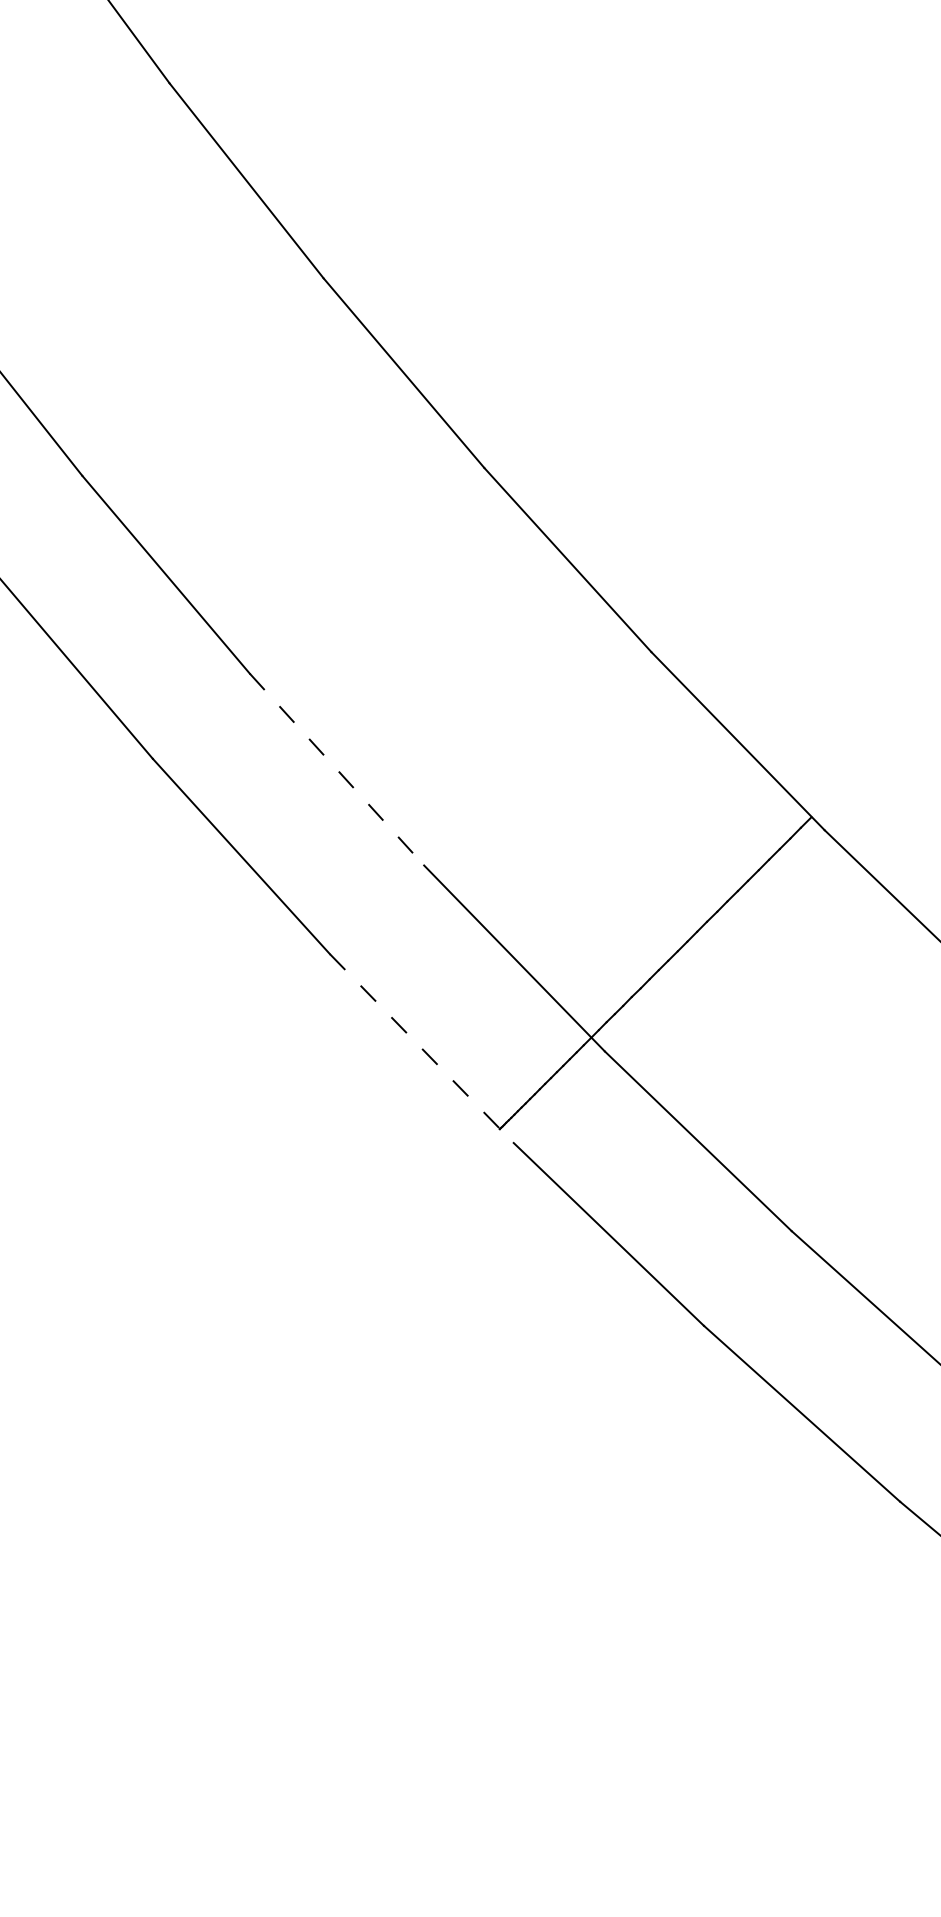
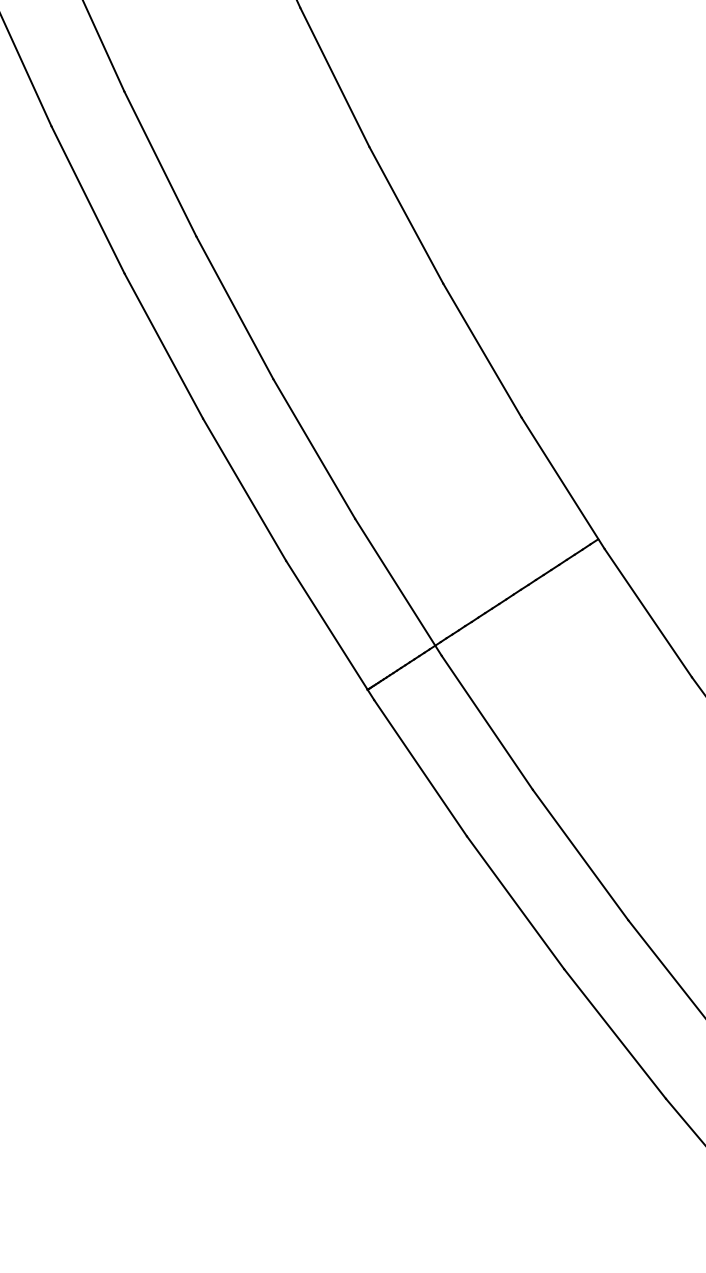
line: (337, 770) -> (314, 449), dashed -> solid
line: (422, 1048) -> (330, 630), dashed -> solid

